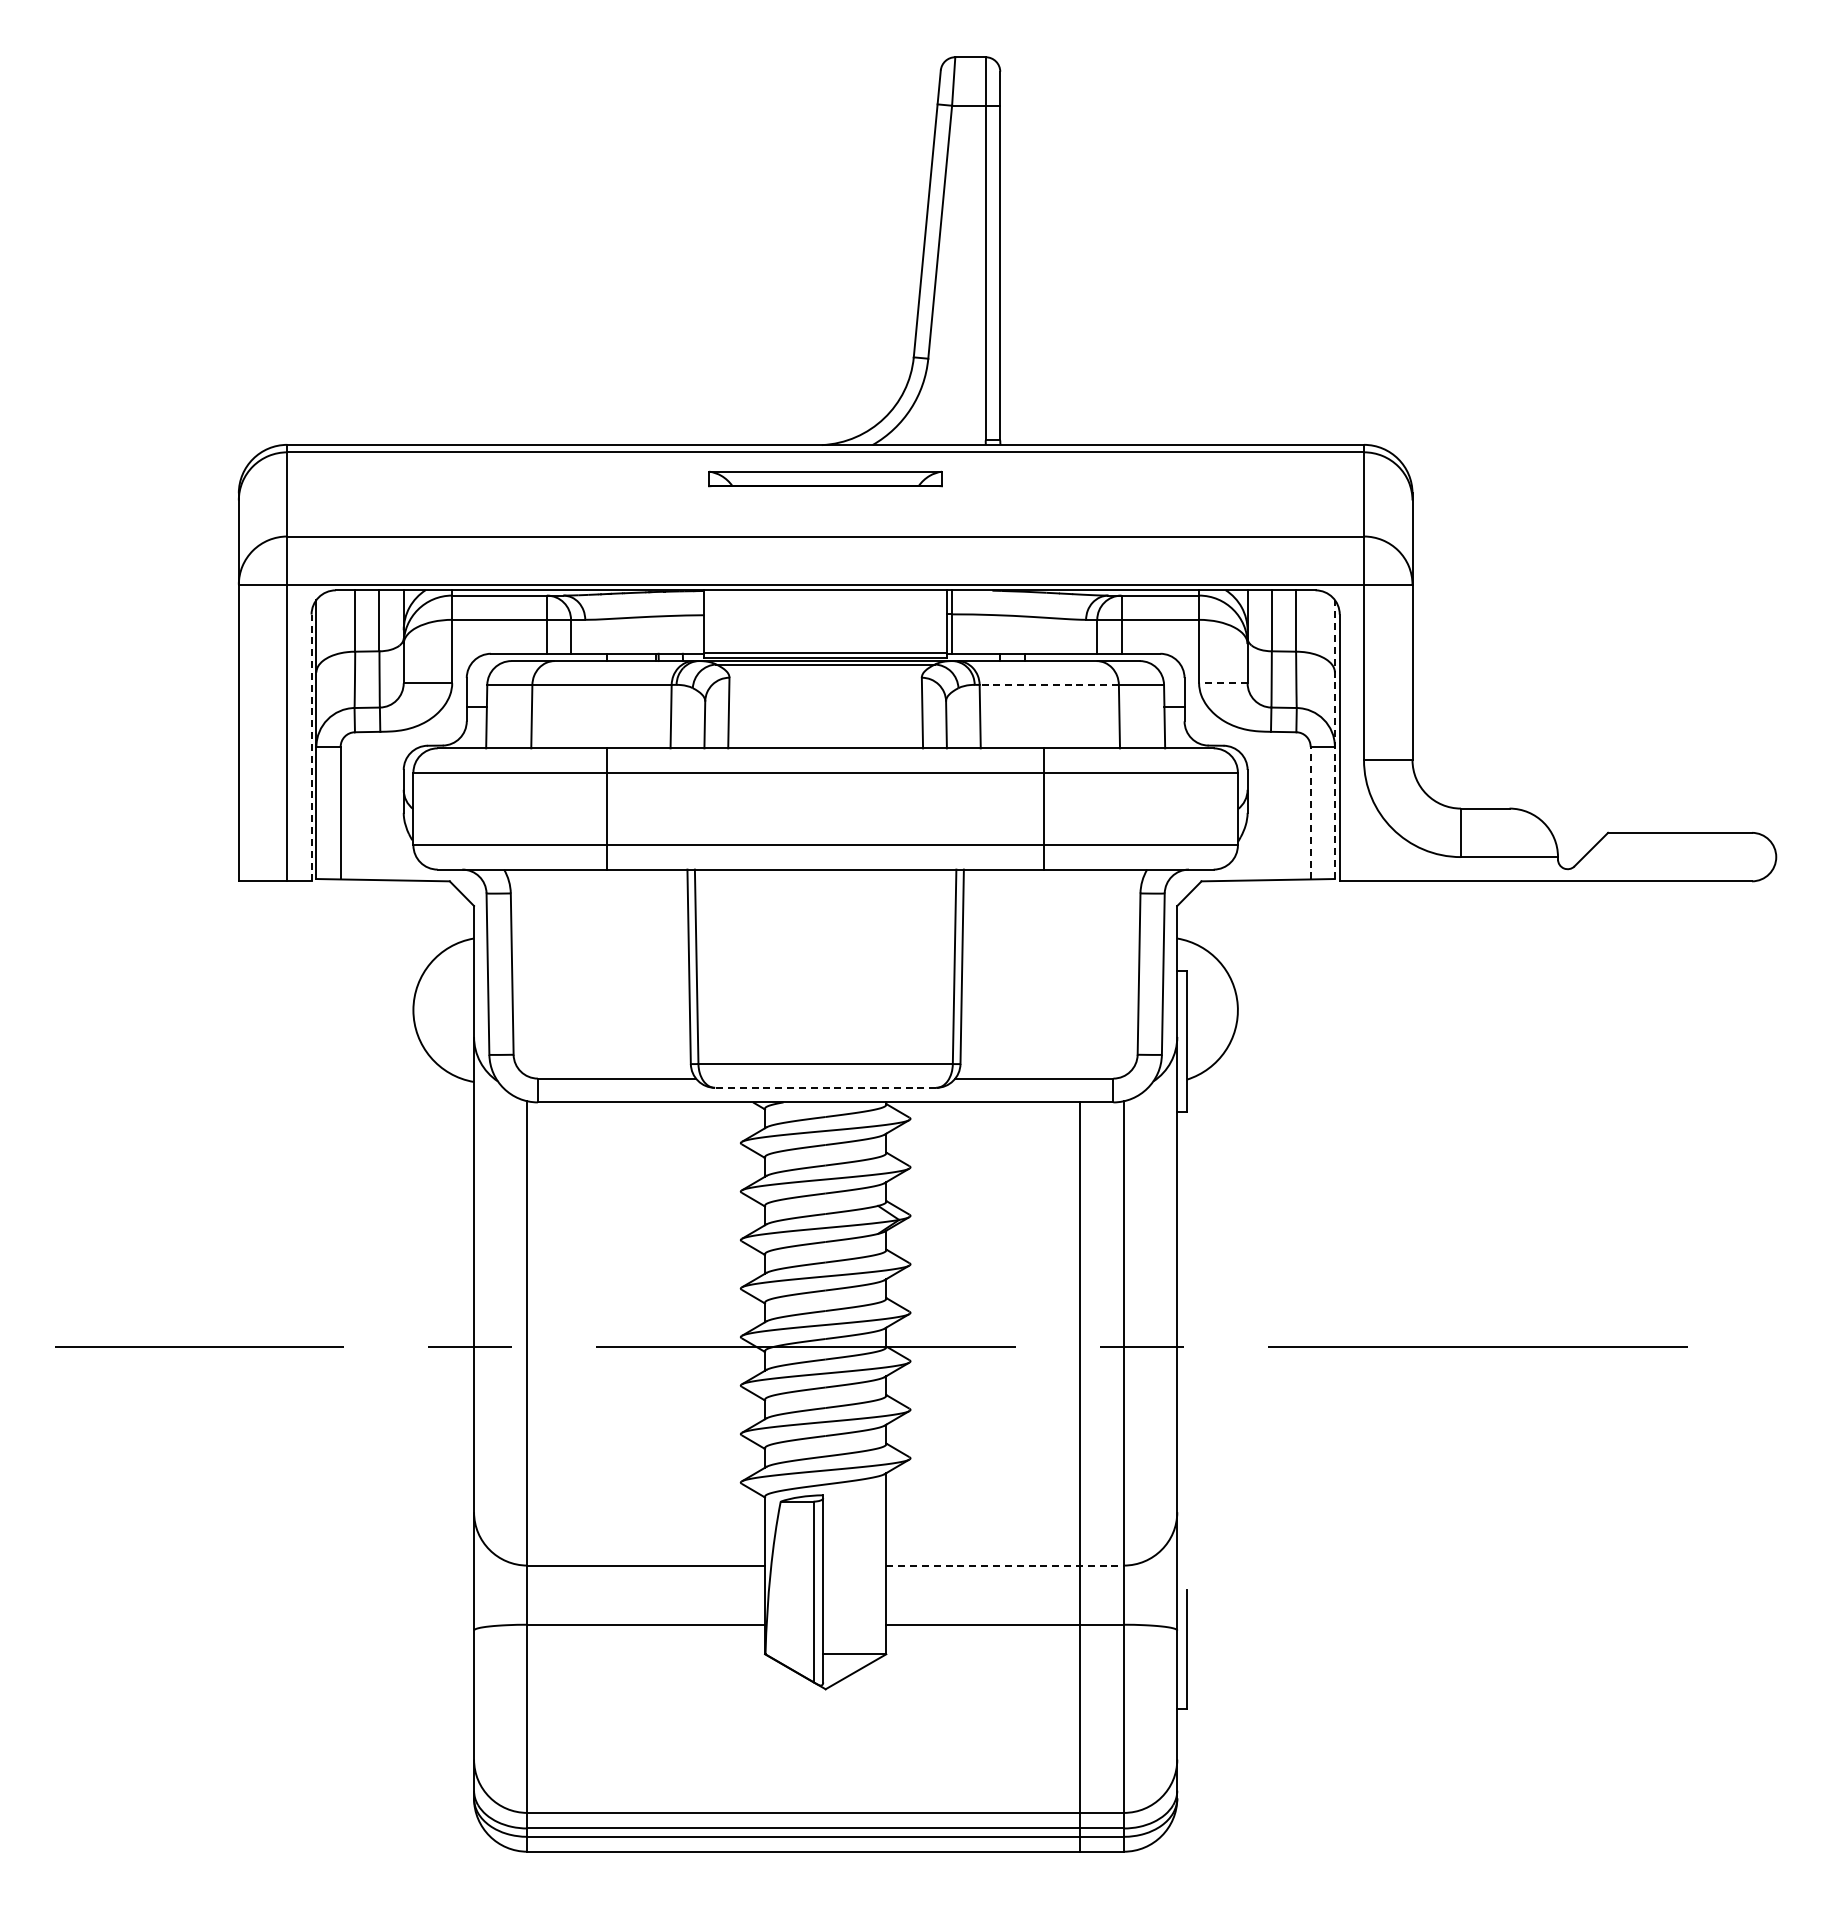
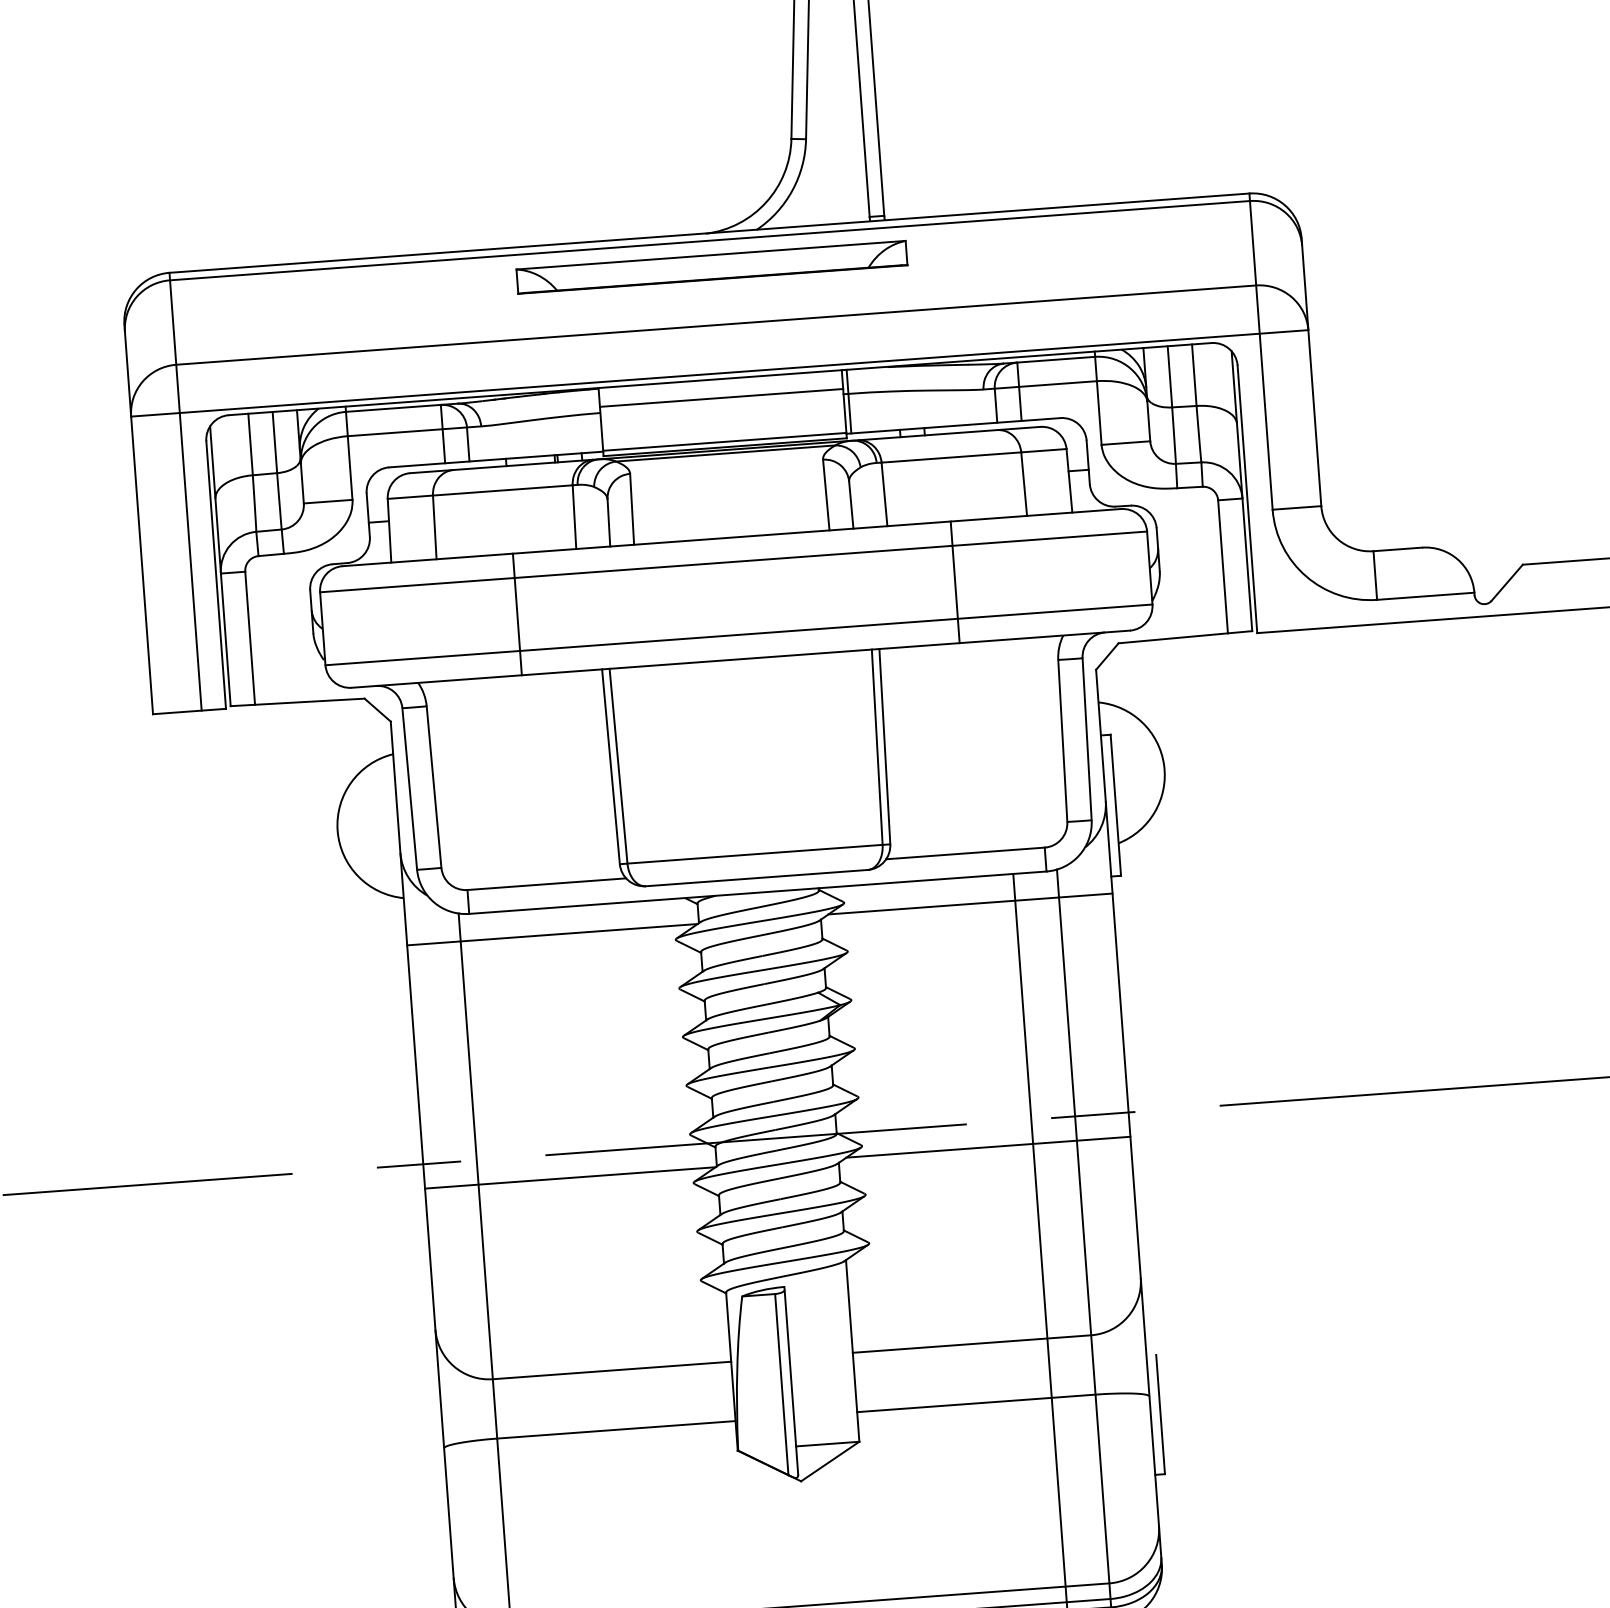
part: (825, 478) -> (711, 266), size x1.67
line: (825, 609) -> (721, 398), added
line: (1222, 683) -> (1125, 443), dashed -> solid
line: (1049, 684) -> (951, 457), dashed -> solid
line: (1334, 739) -> (1241, 491), dashed -> solid
line: (311, 747) -> (216, 574), dashed -> solid
line: (1310, 812) -> (1222, 566), dashed -> solid
line: (825, 1087) -> (756, 877), dashed -> solid
line: (618, 1129) -> (552, 935), added
line: (1035, 1129) -> (970, 904), added
line: (618, 1371) -> (569, 1177), added
line: (1035, 1371) -> (988, 1147), added
line: (1005, 1565) -> (972, 1343), dashed -> solid

